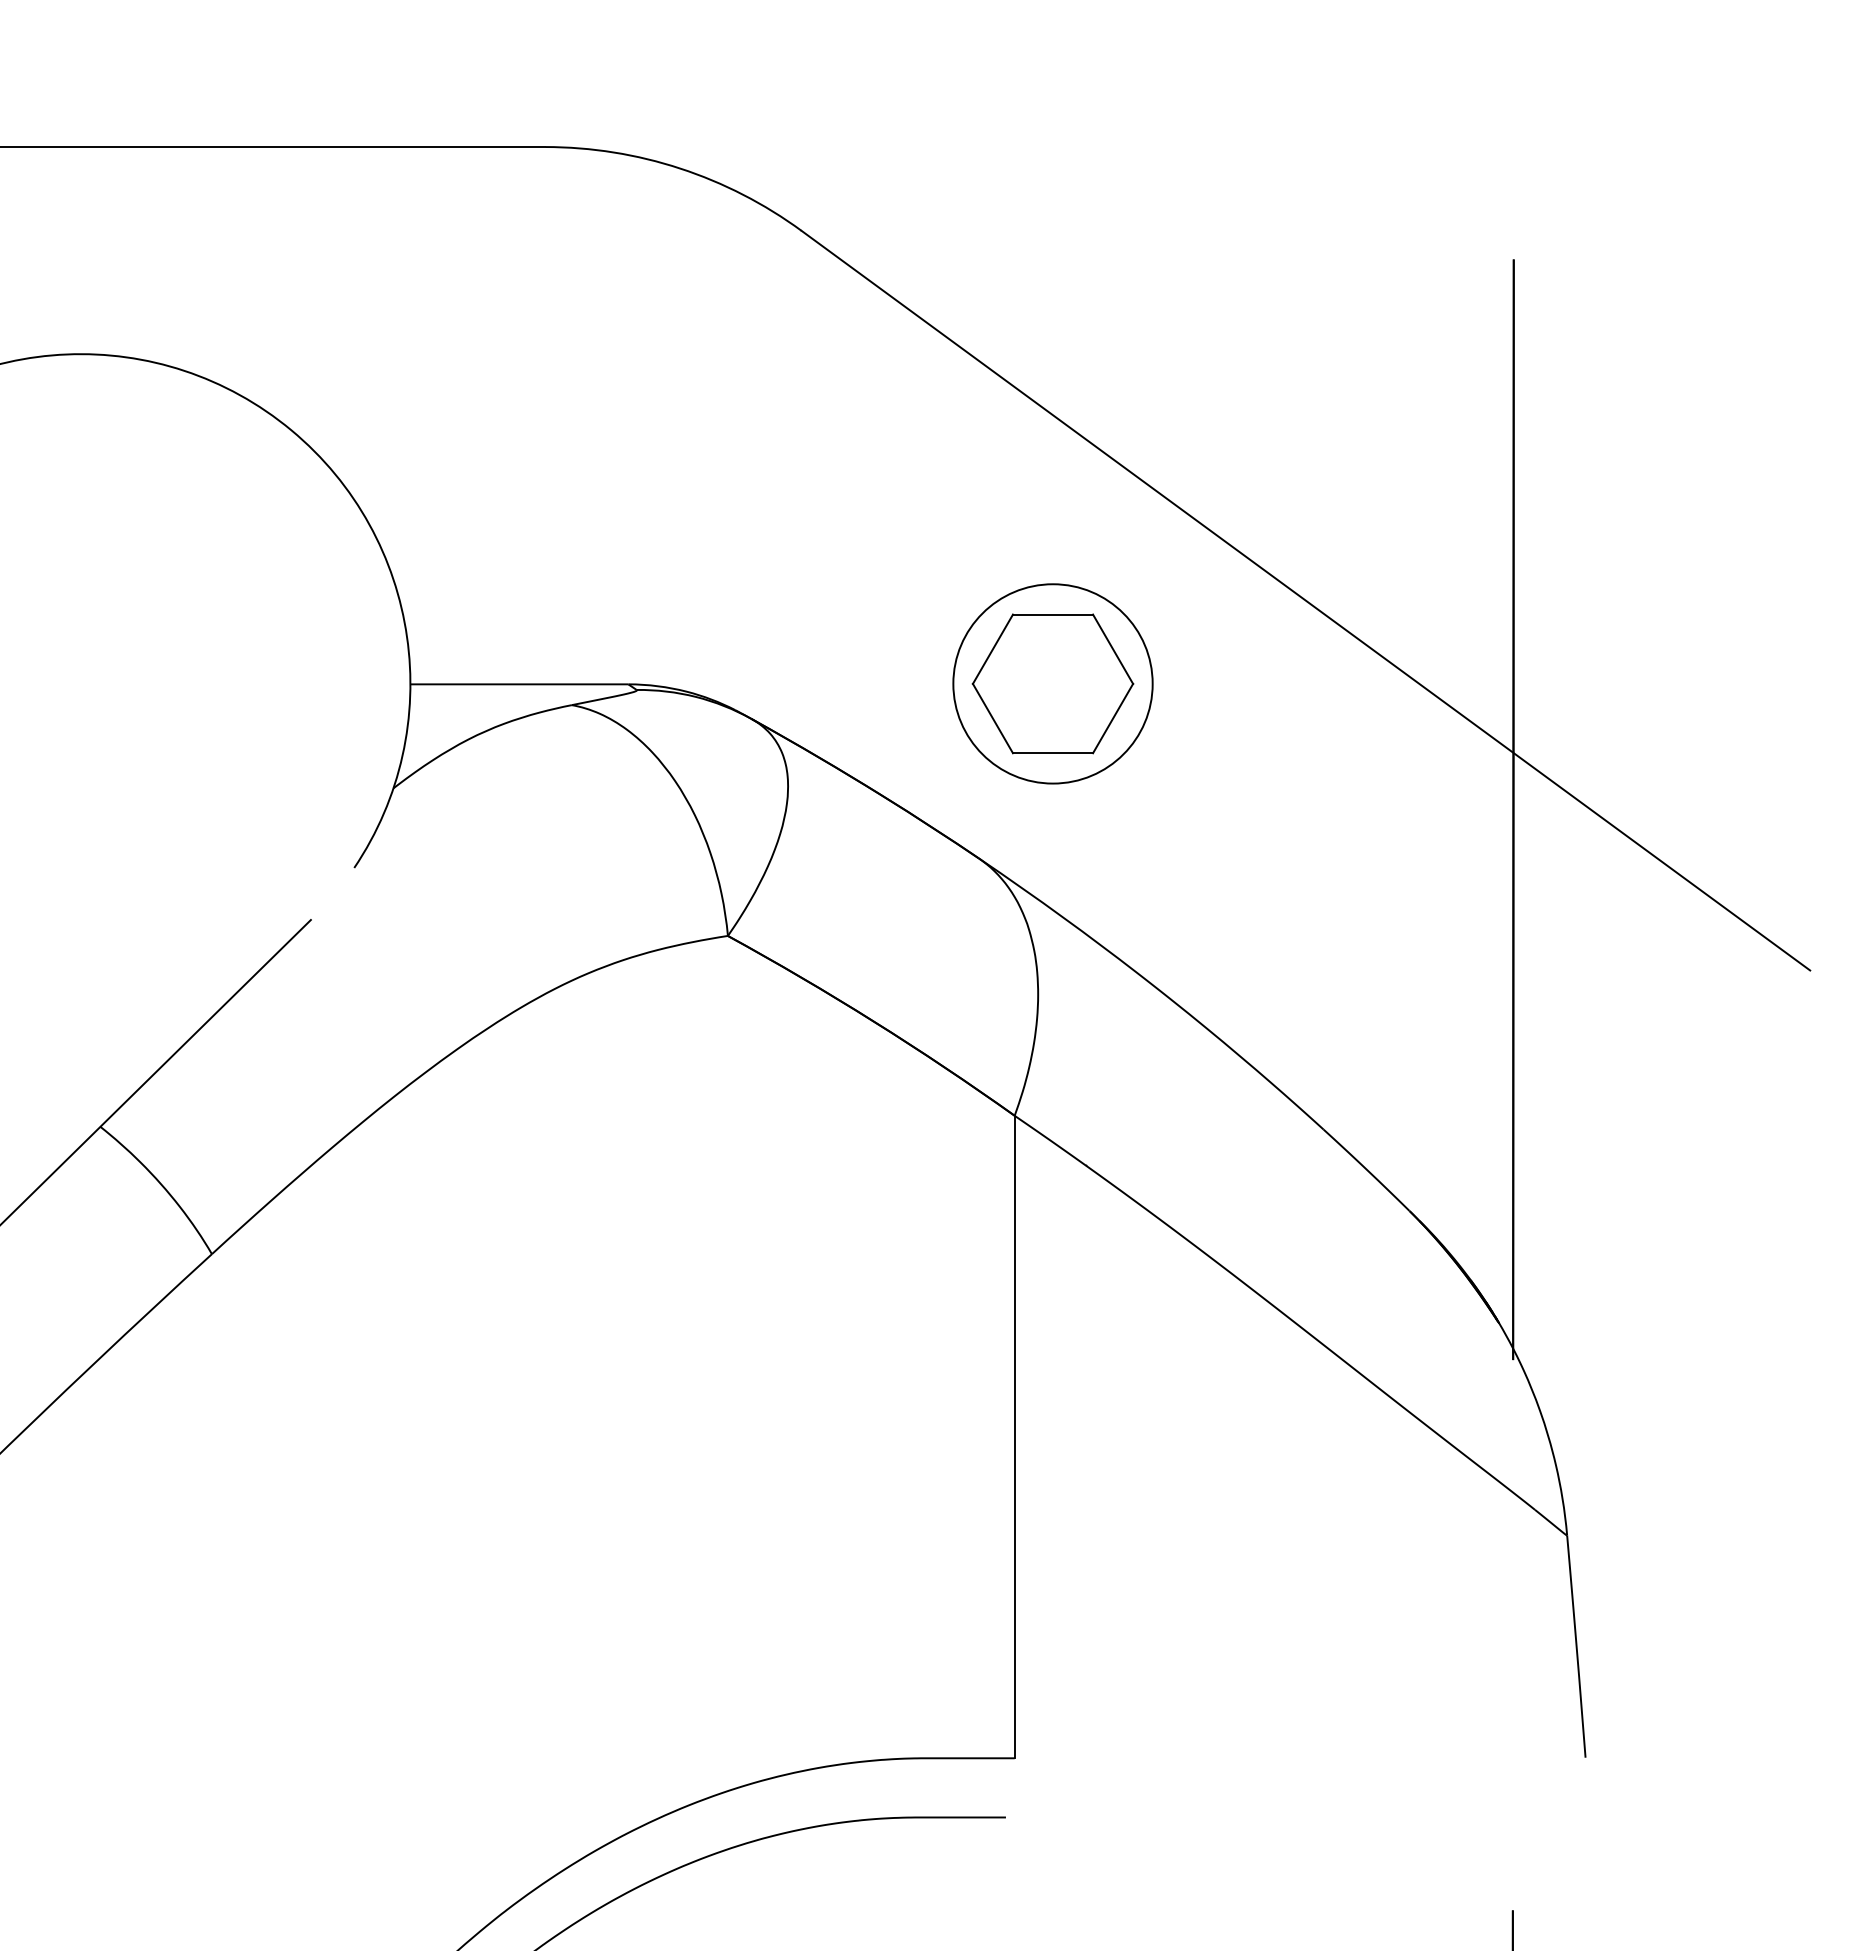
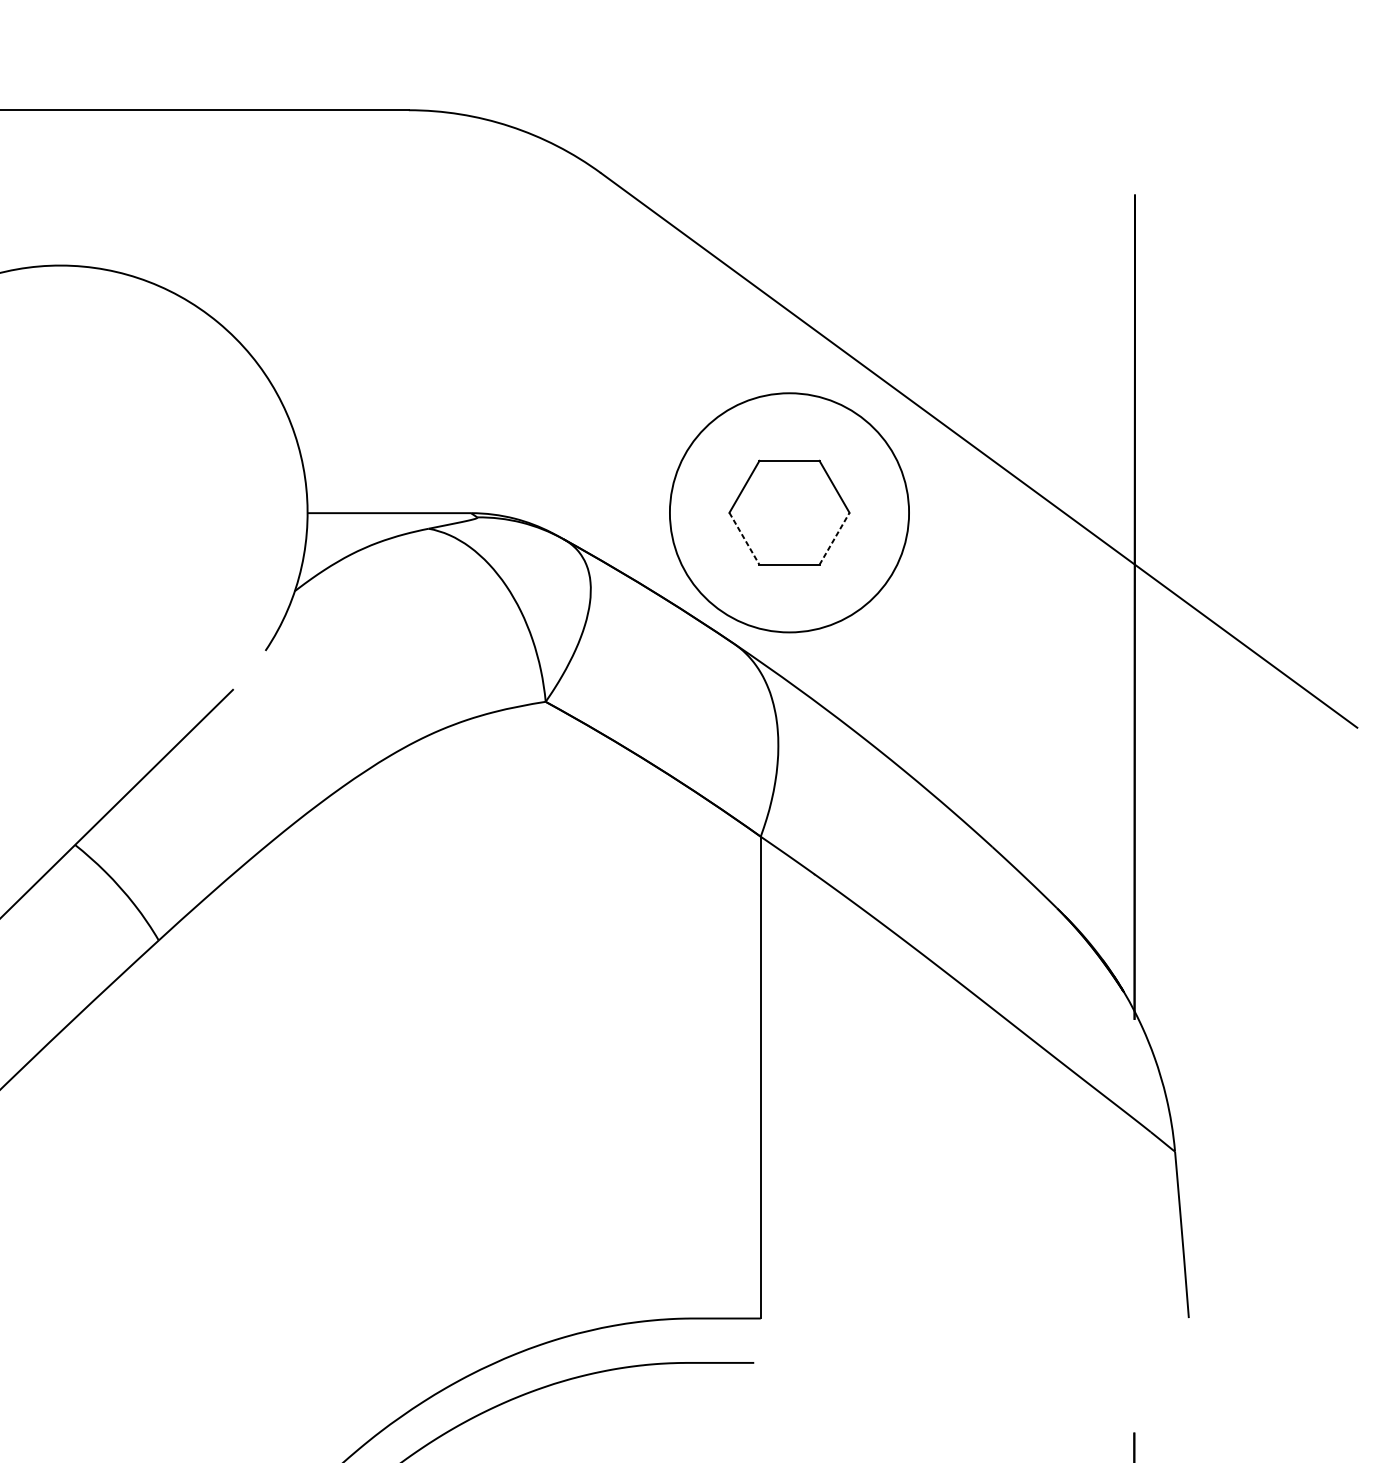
circle: (1052, 683) -> (789, 512), size x1.6
line: (1113, 718) -> (834, 538), solid -> dashed
line: (993, 719) -> (744, 539), solid -> dashed

